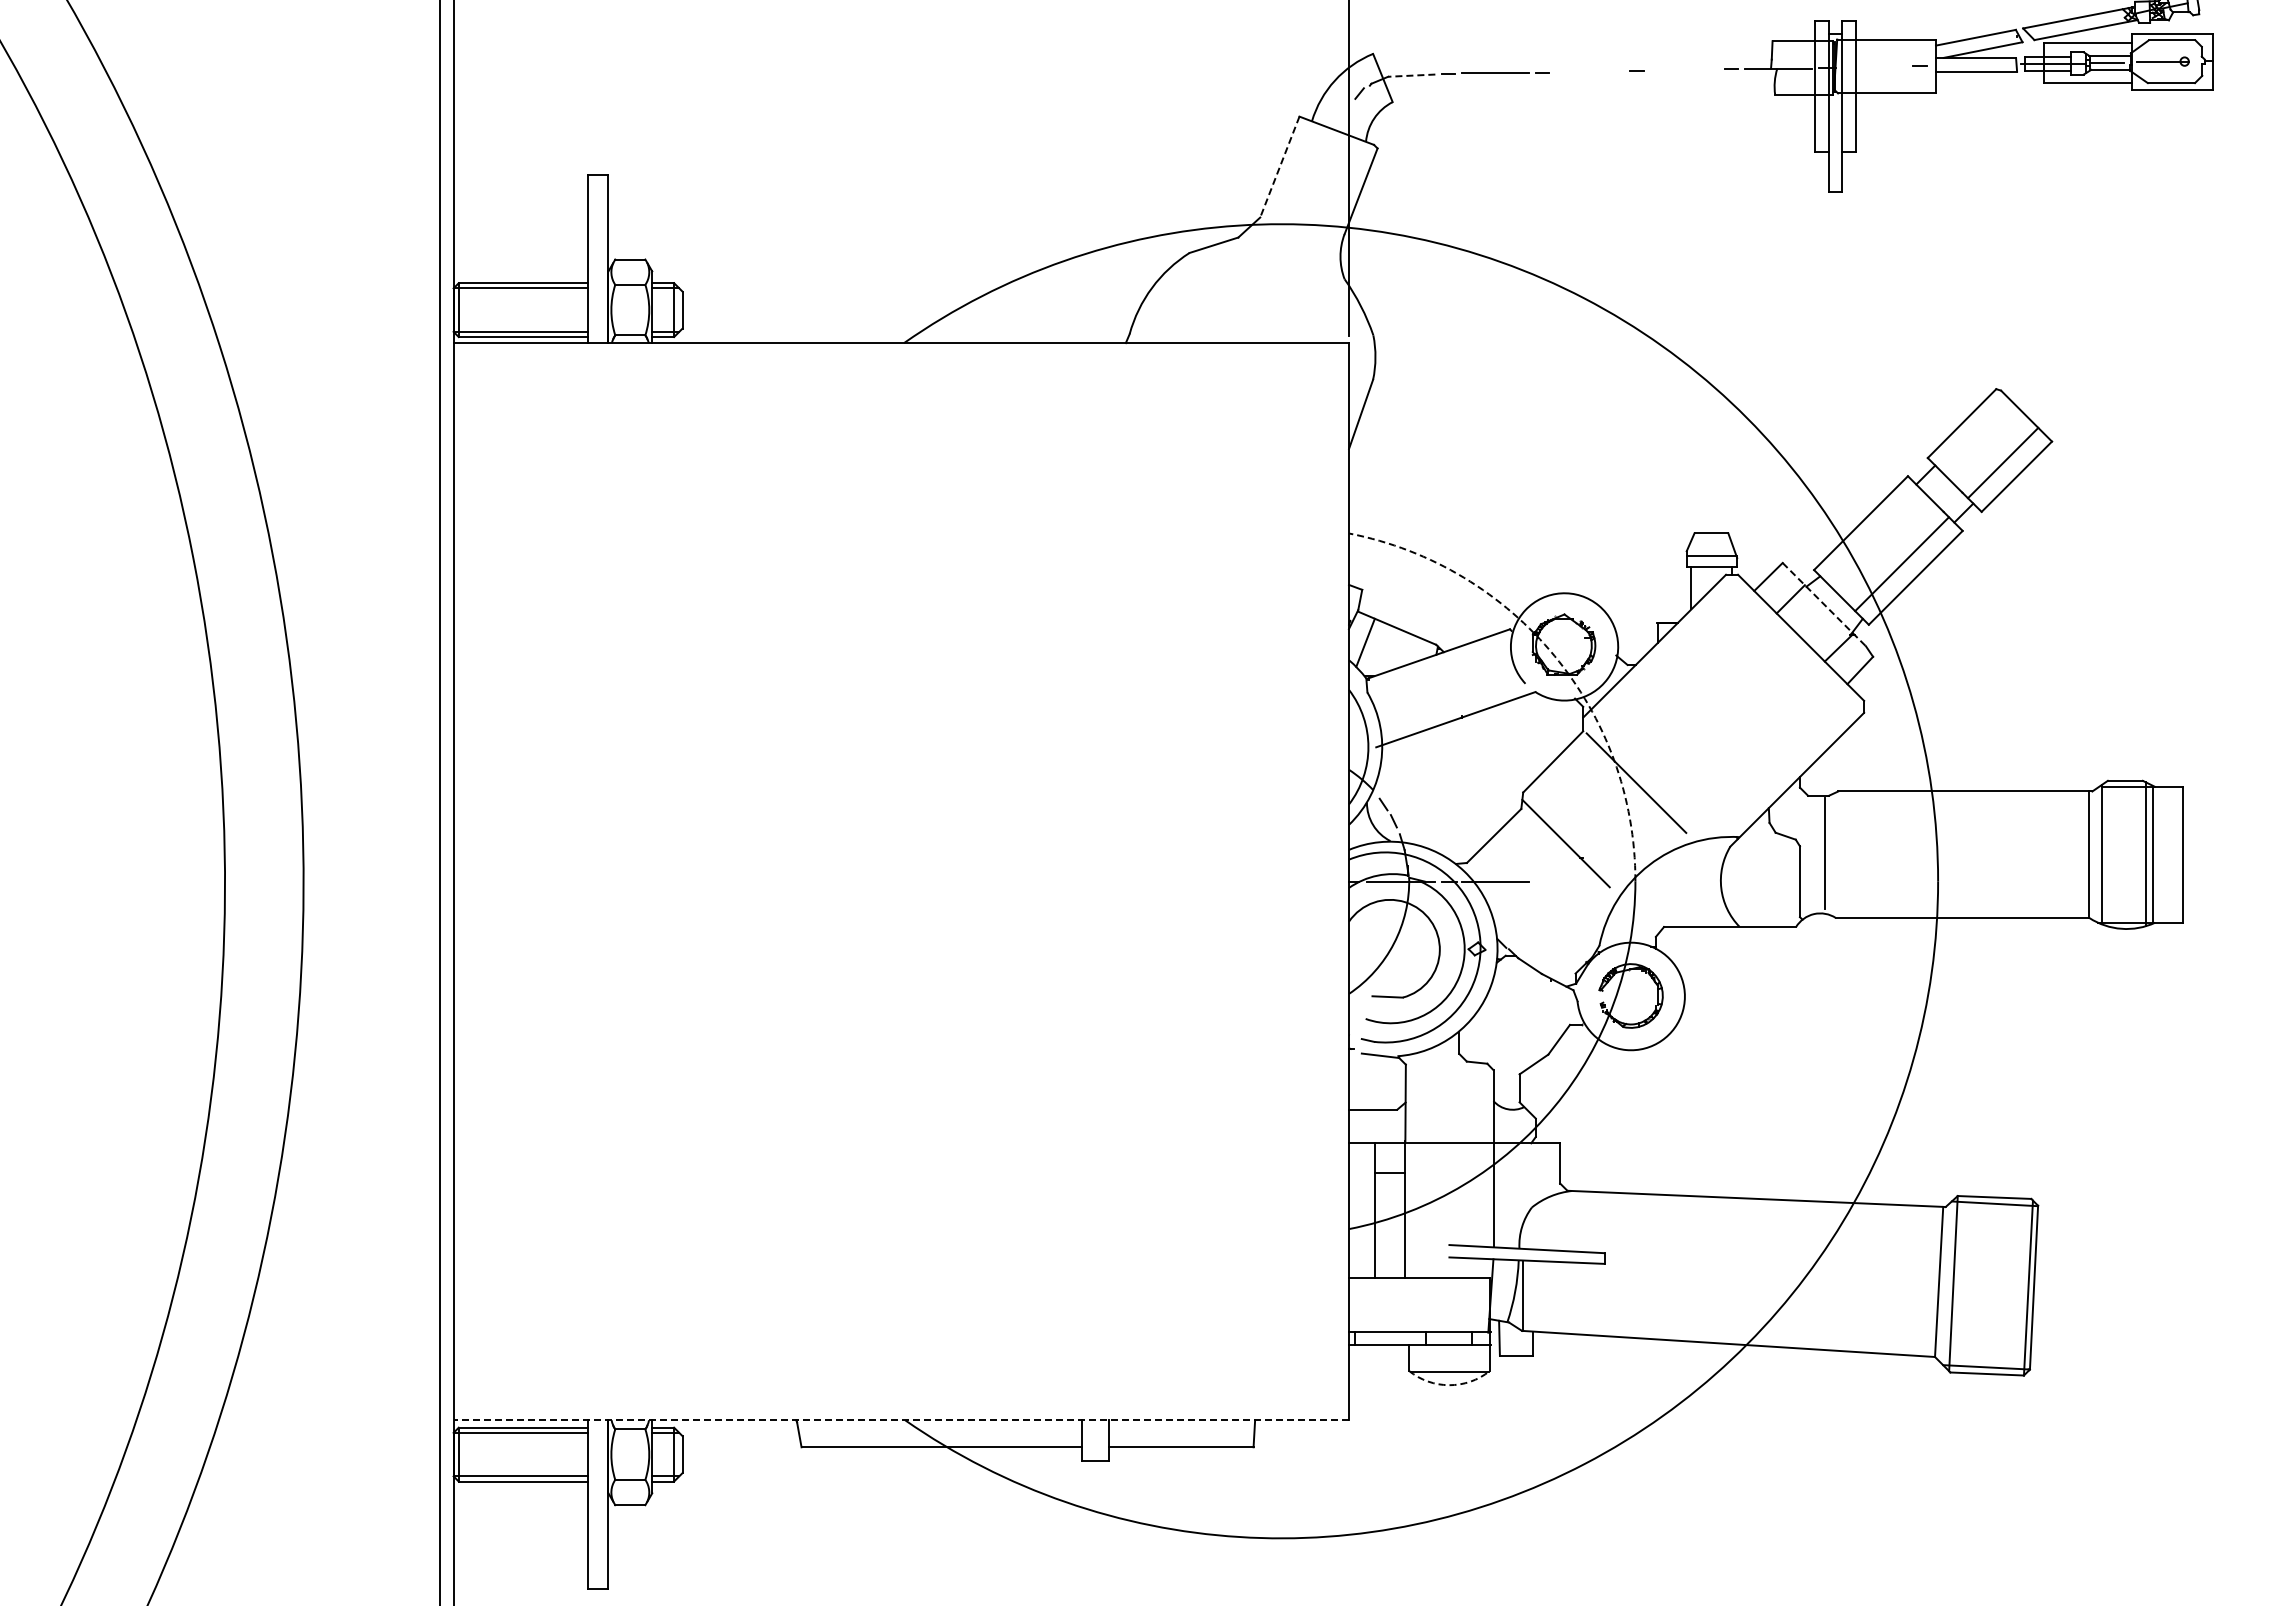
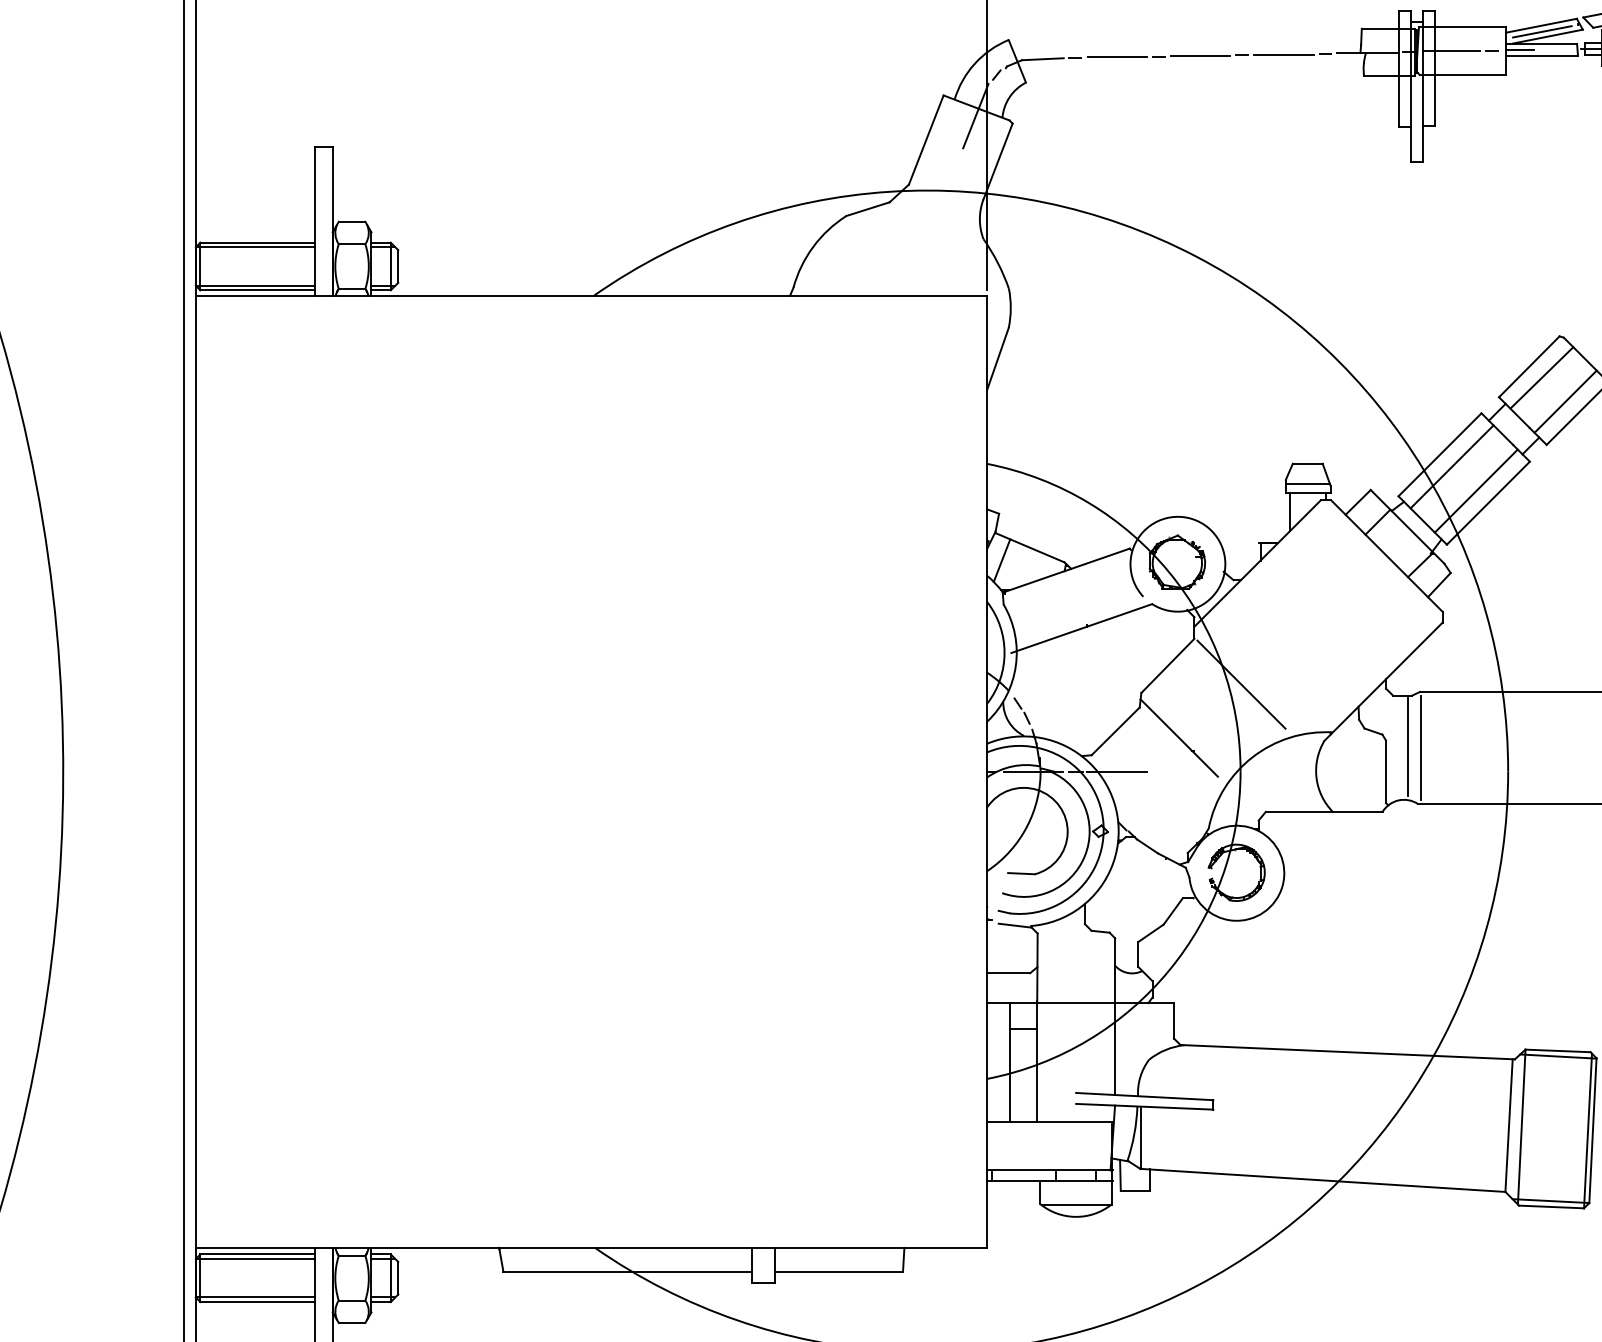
line: (1976, 44) -> (1542, 31), added
line: (1951, 65) -> (1519, 50), added
line: (1874, 66) -> (1451, 51), added
line: (1683, 70) -> (1283, 54), added
line: (1589, 72) -> (1199, 56), added
line: (1411, 75) -> (1042, 59), dashed -> solid
line: (1335, 139) -> (975, 115), added
line: (1279, 167) -> (925, 140), dashed -> solid
line: (1975, 435) -> (1541, 377), added
line: (1874, 536) -> (1451, 466), added
line: (1824, 604) -> (1407, 526), dashed -> solid
arc: (1554, 656) -> (1169, 572), dashed -> solid
line: (1839, 854) -> (1420, 747), added
arc: (1449, 1385) -> (1076, 1217), dashed -> solid
line: (901, 1420) -> (591, 1248), dashed -> solid

